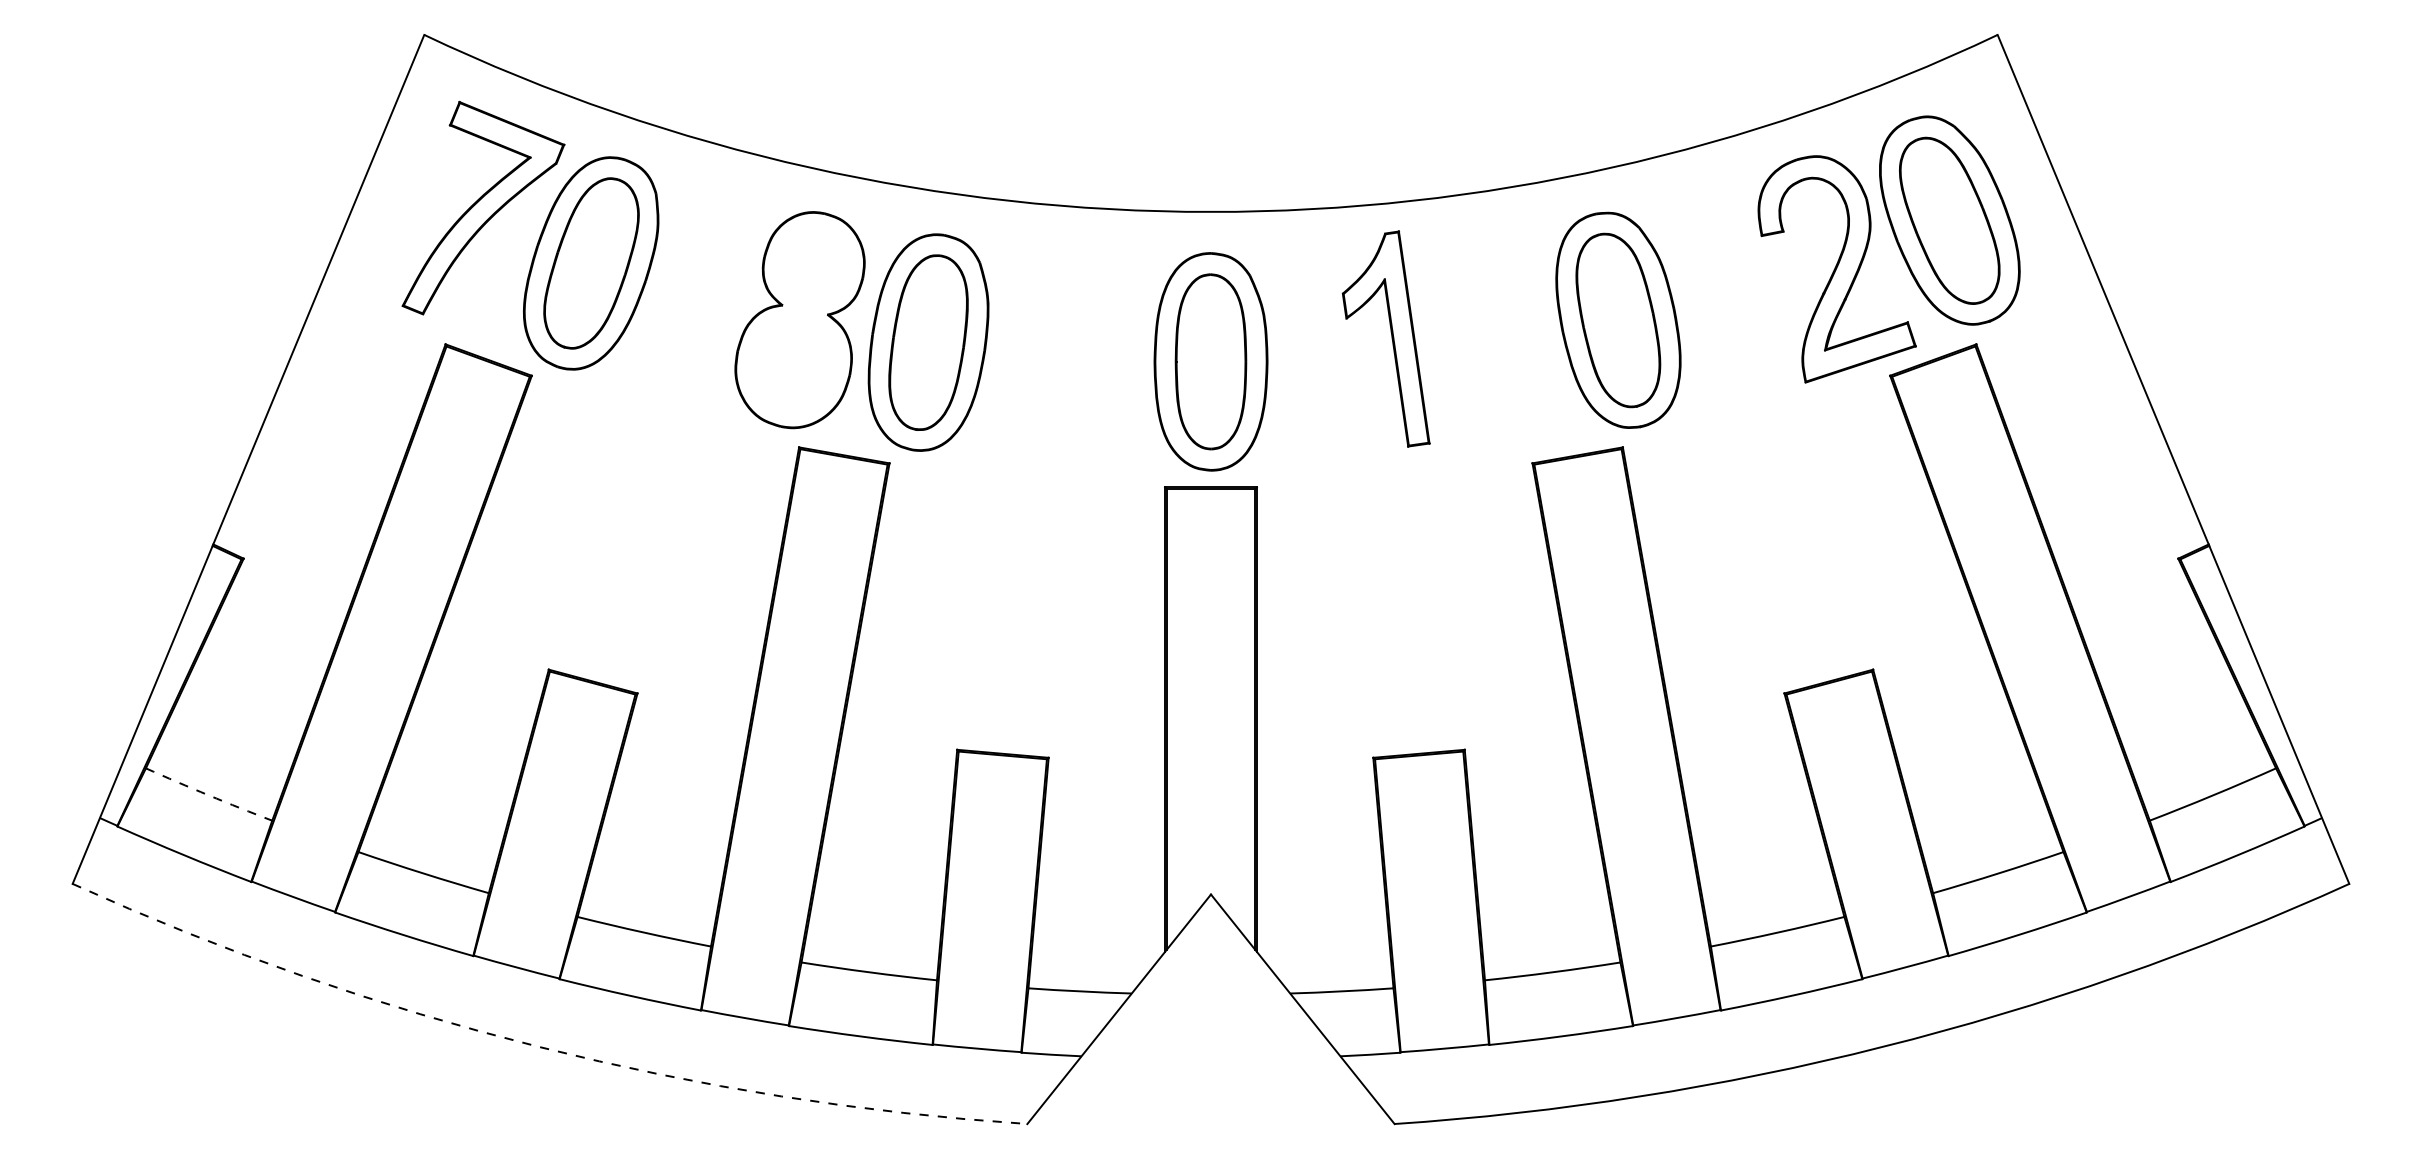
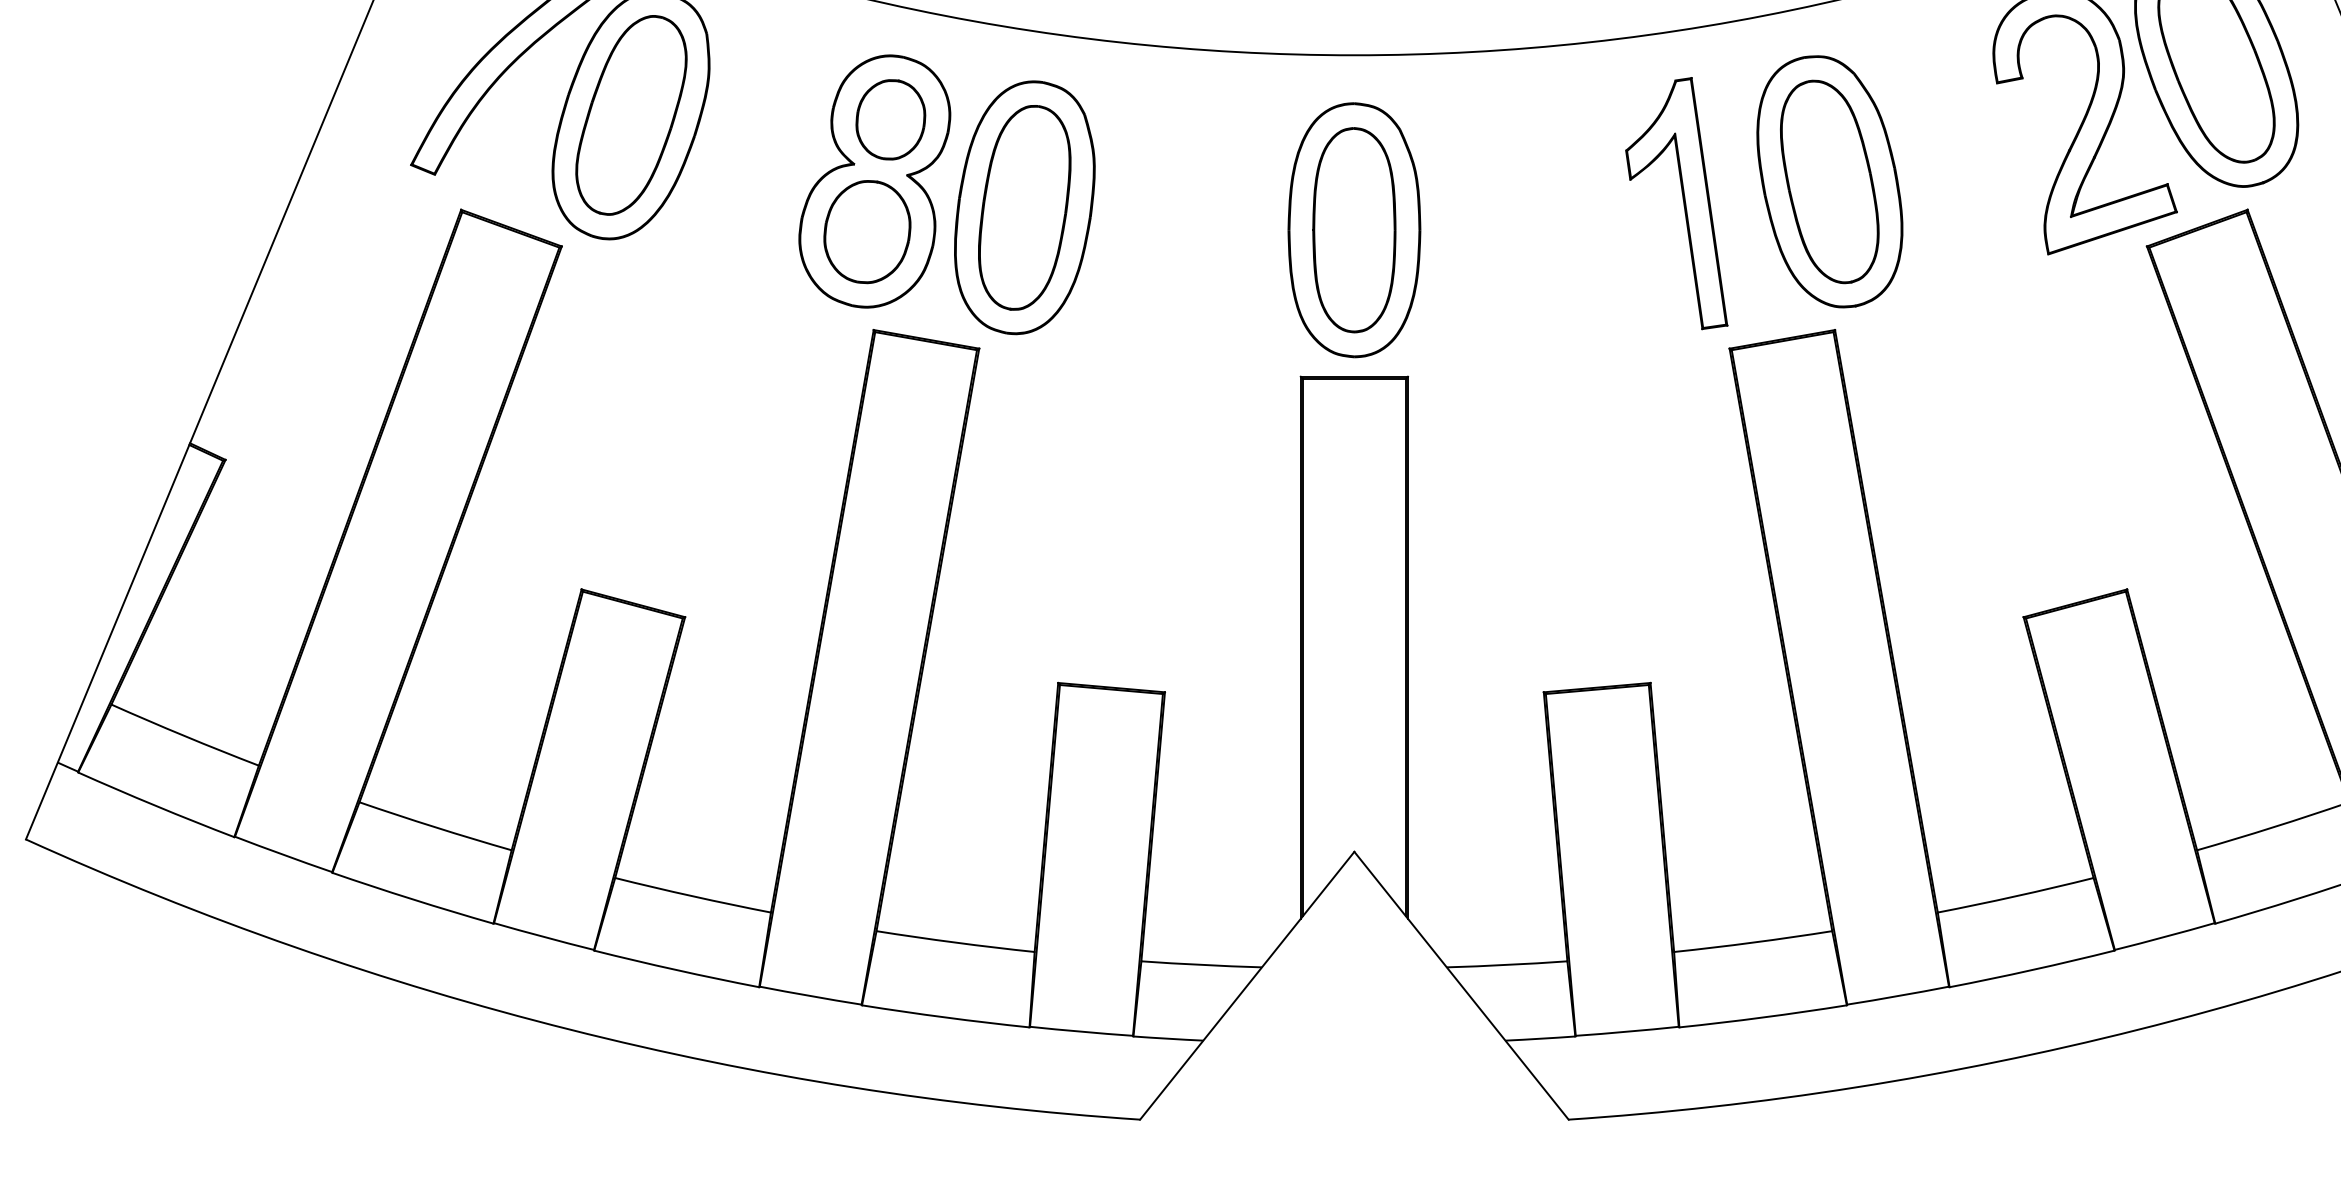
part: (813, 267) -> (890, 120), added
part: (1385, 338) -> (1675, 202), moved
part: (793, 363) -> (867, 232), added
arc: (208, 795) -> (184, 736), dashed -> solid
arc: (539, 1046) -> (570, 1029), dashed -> solid

